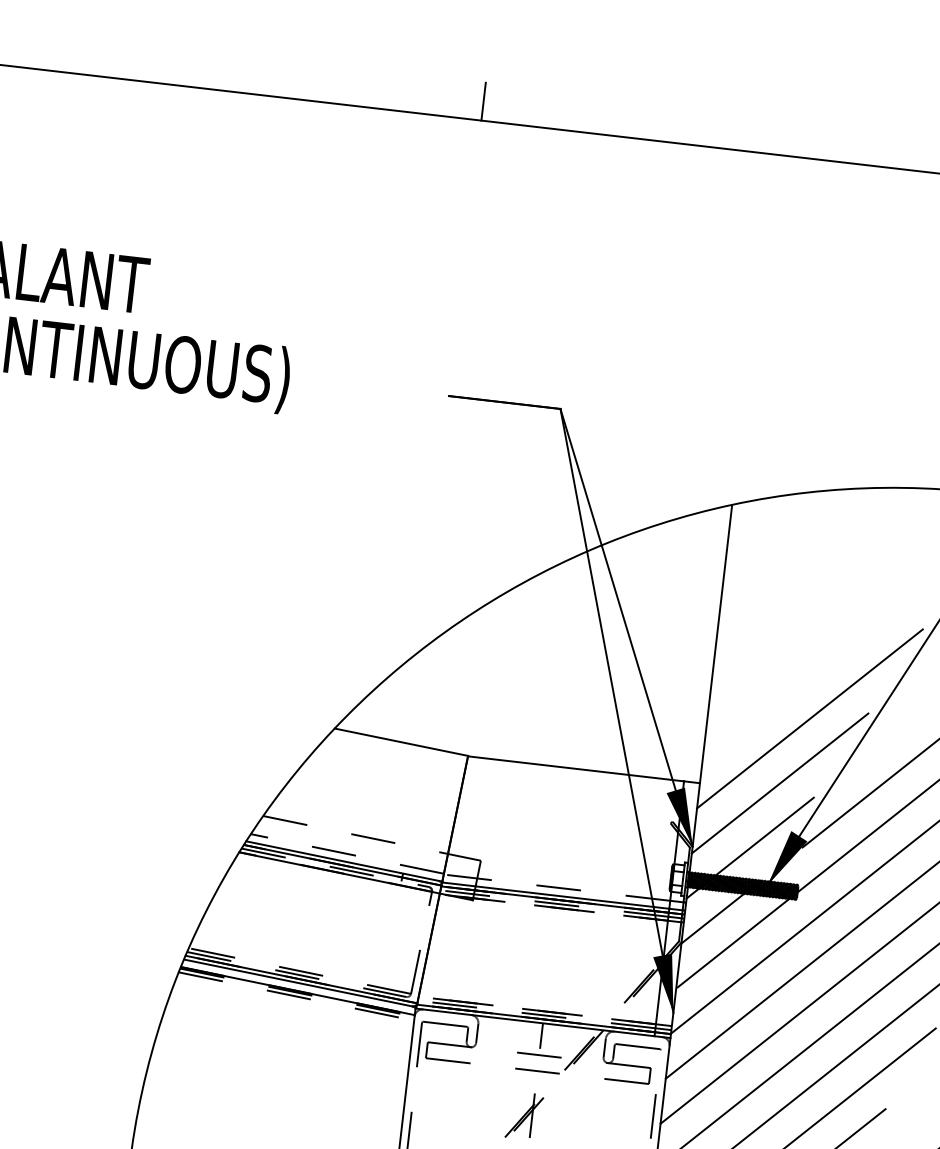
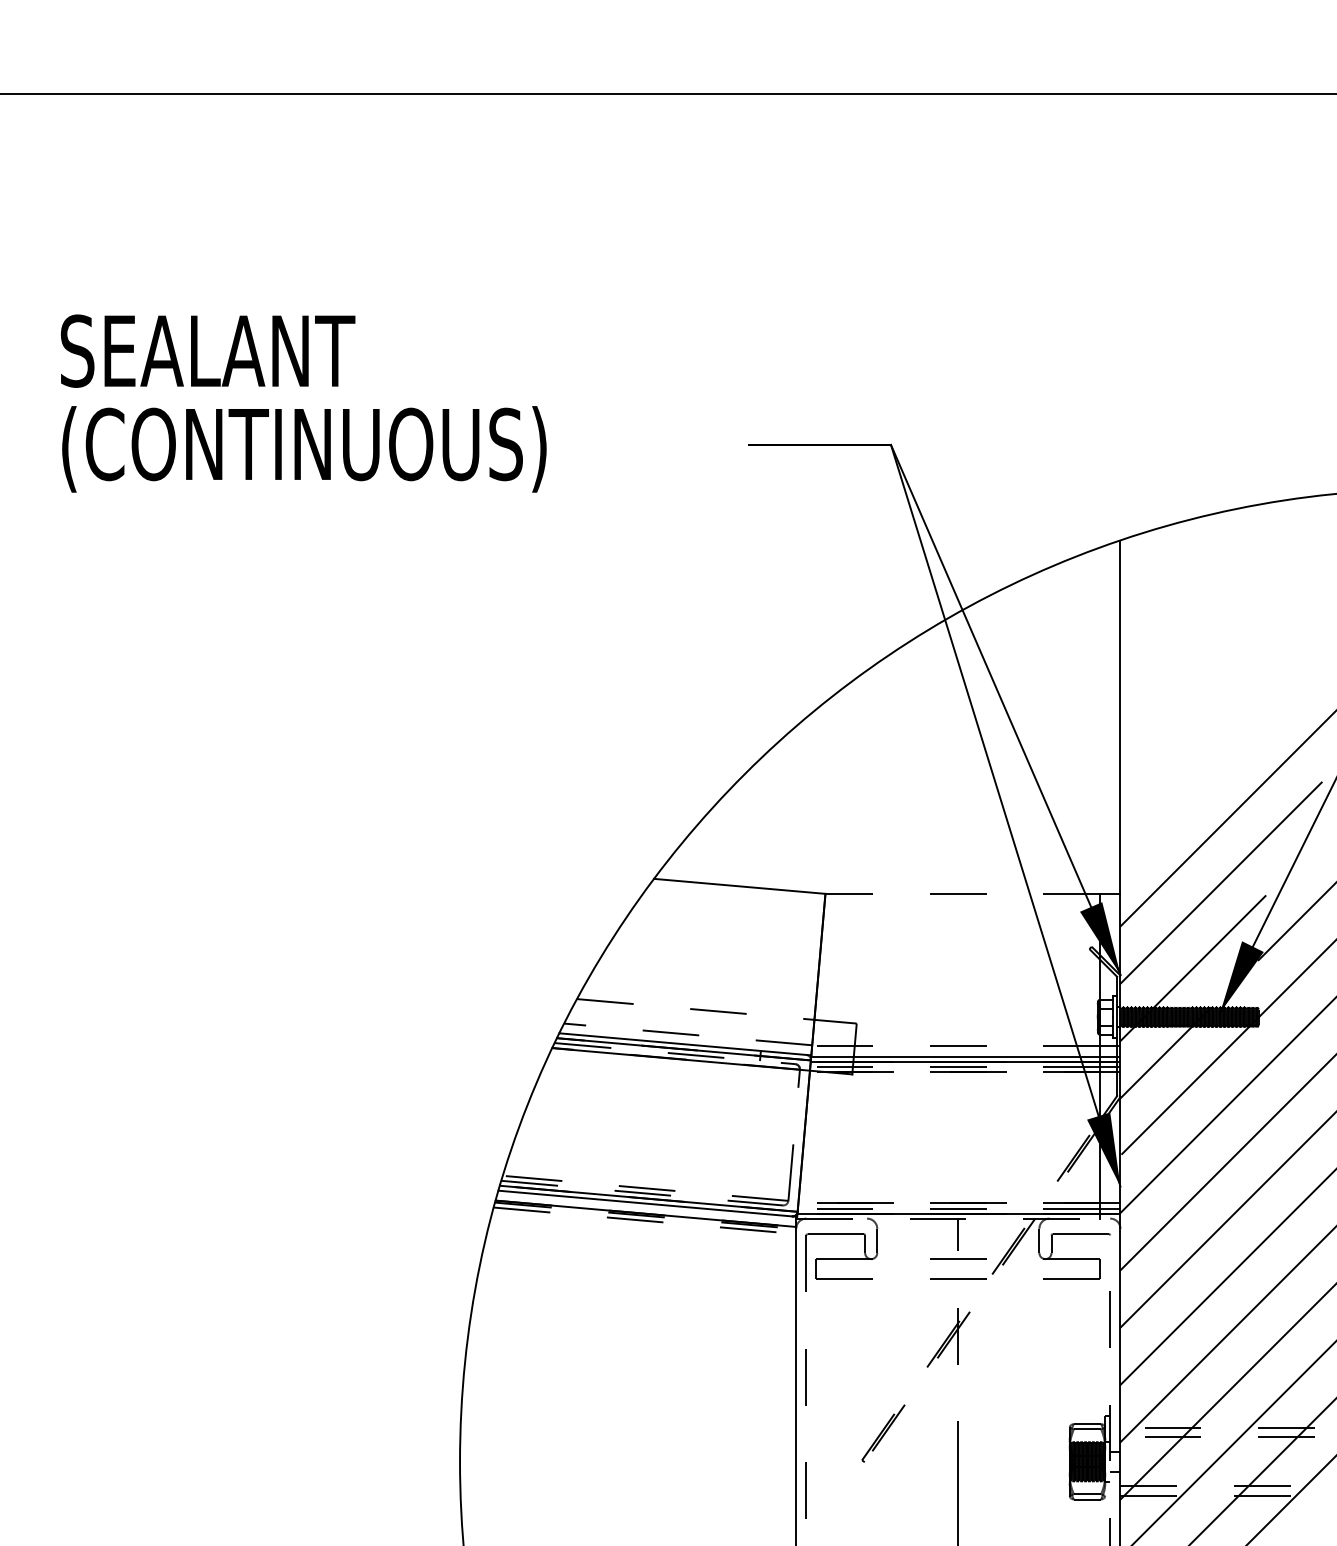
line: (483, 101) -> (749, 70), removed
line: (575, 768) -> (962, 894), solid -> dashed
line: (543, 1023) -> (958, 1218), solid -> dashed

